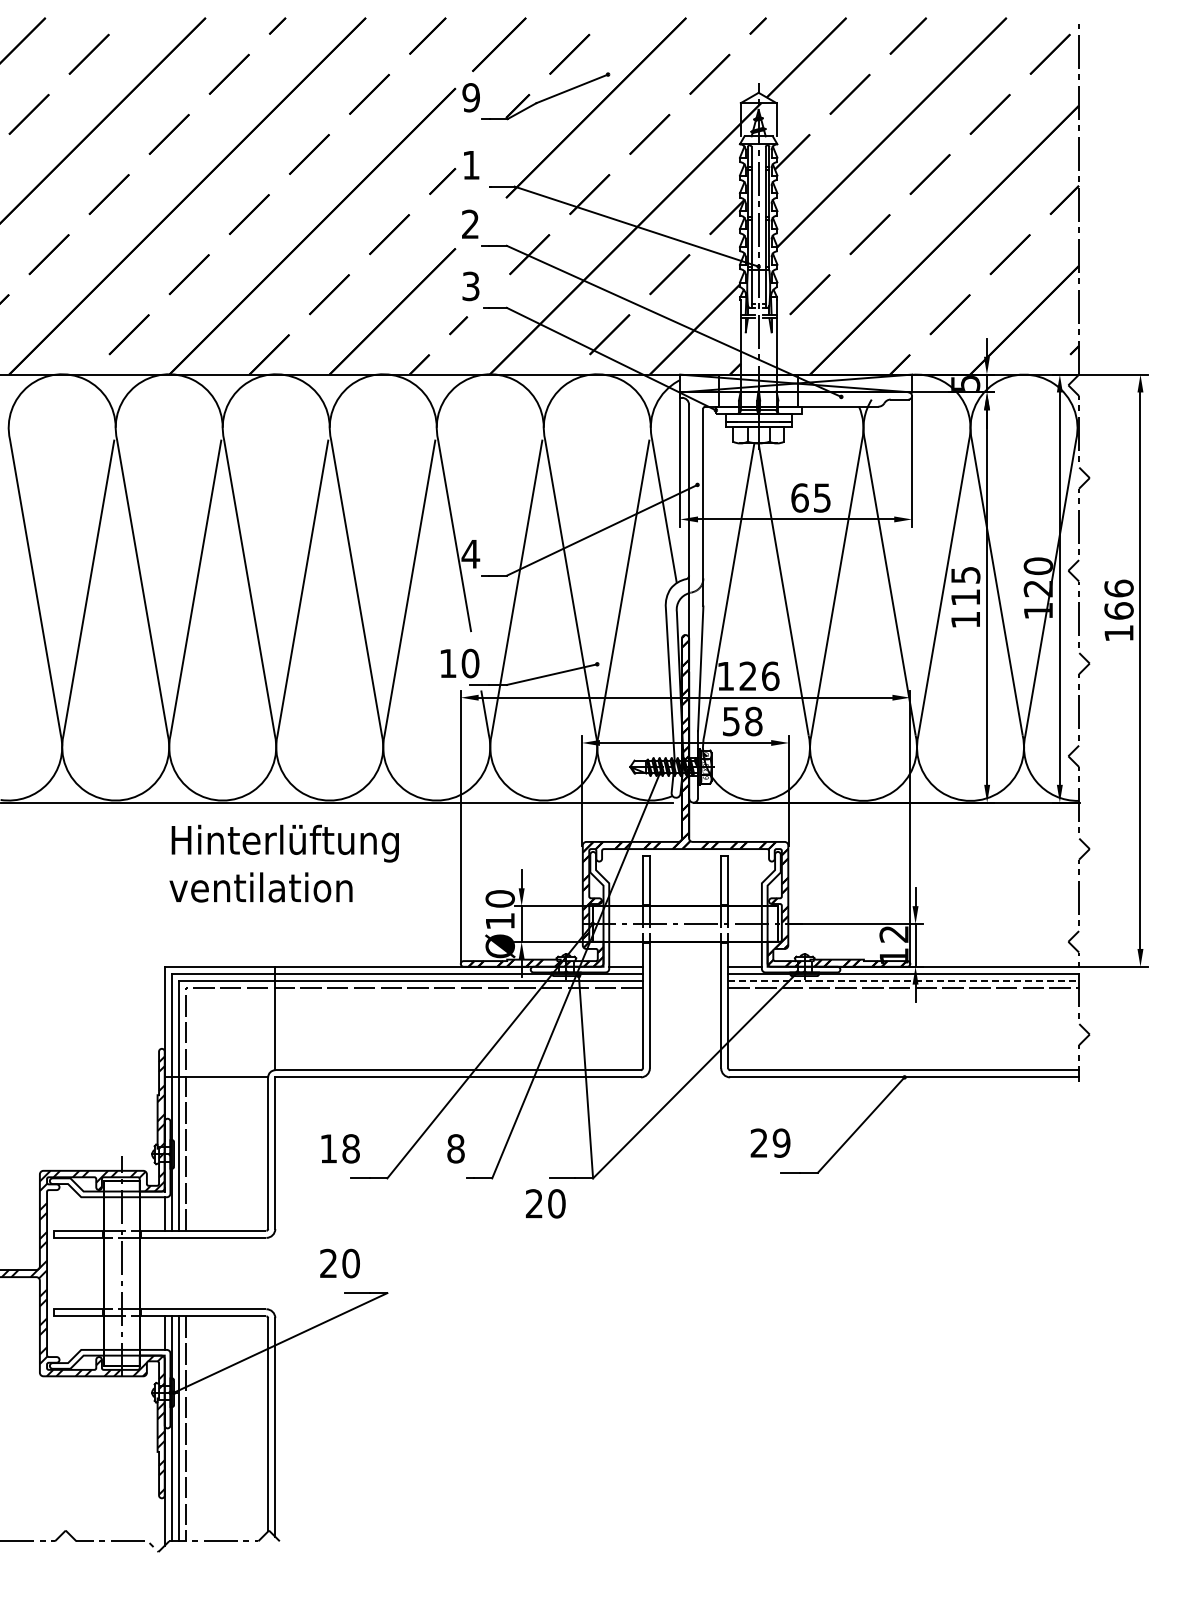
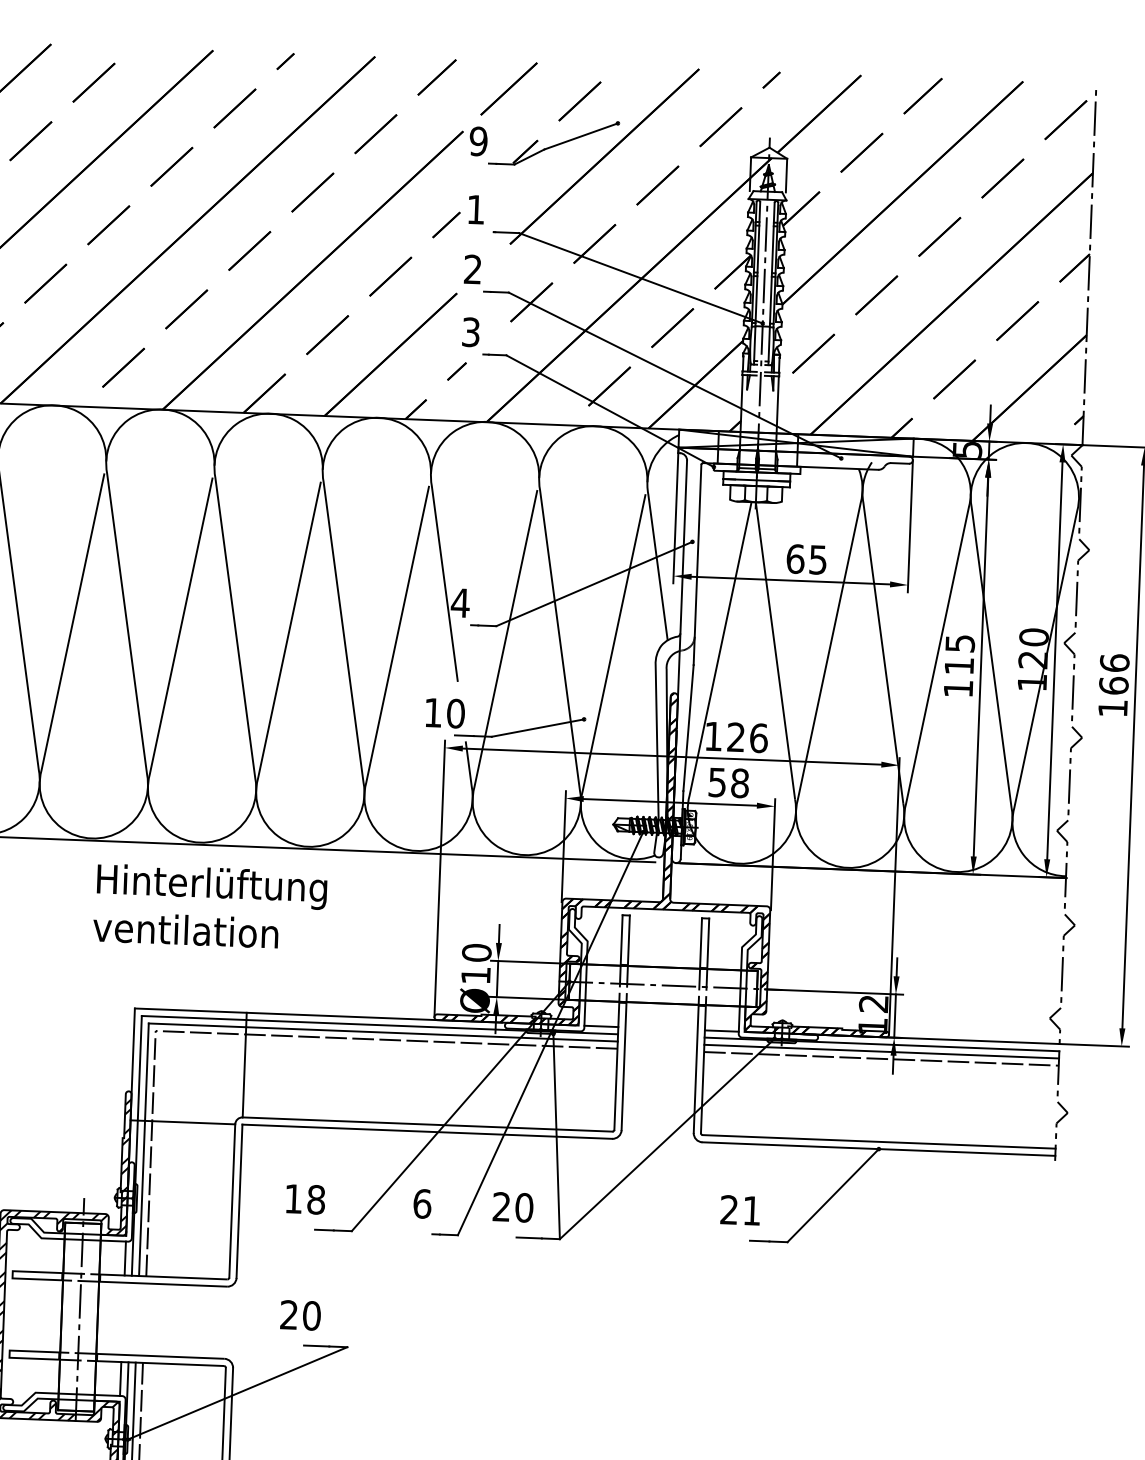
text: (283, 863) -> (209, 906), moved
line: (904, 981) -> (882, 1052), dashed -> solid
text: (781, 1142) -> (751, 1210), 29 -> 21
text: (455, 1148) -> (421, 1203), 8 -> 6
text: (545, 1203) -> (512, 1207), moved

